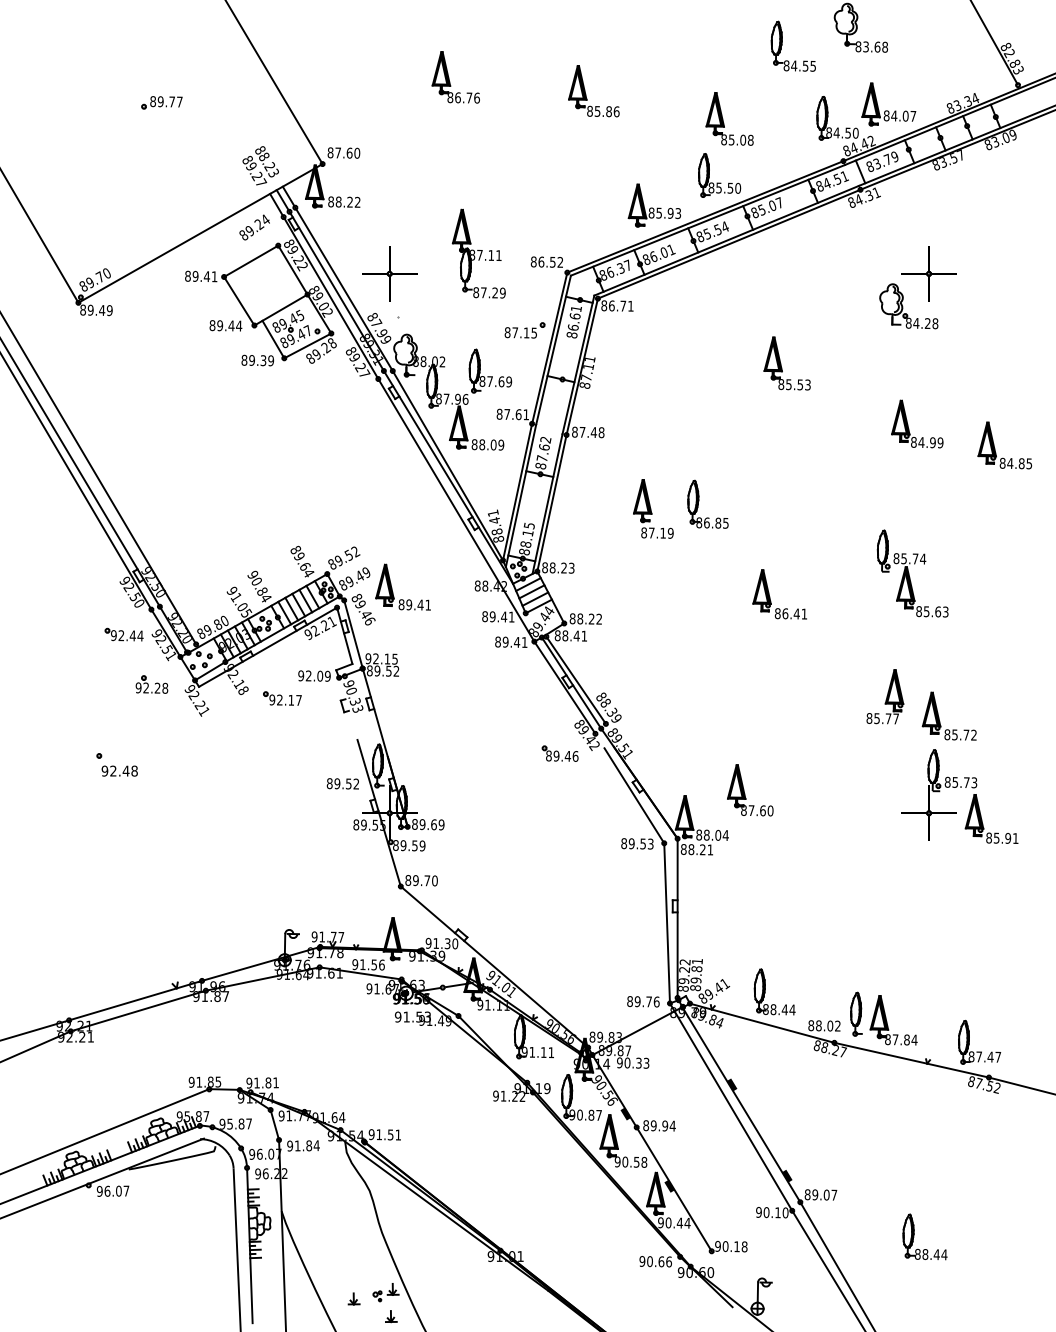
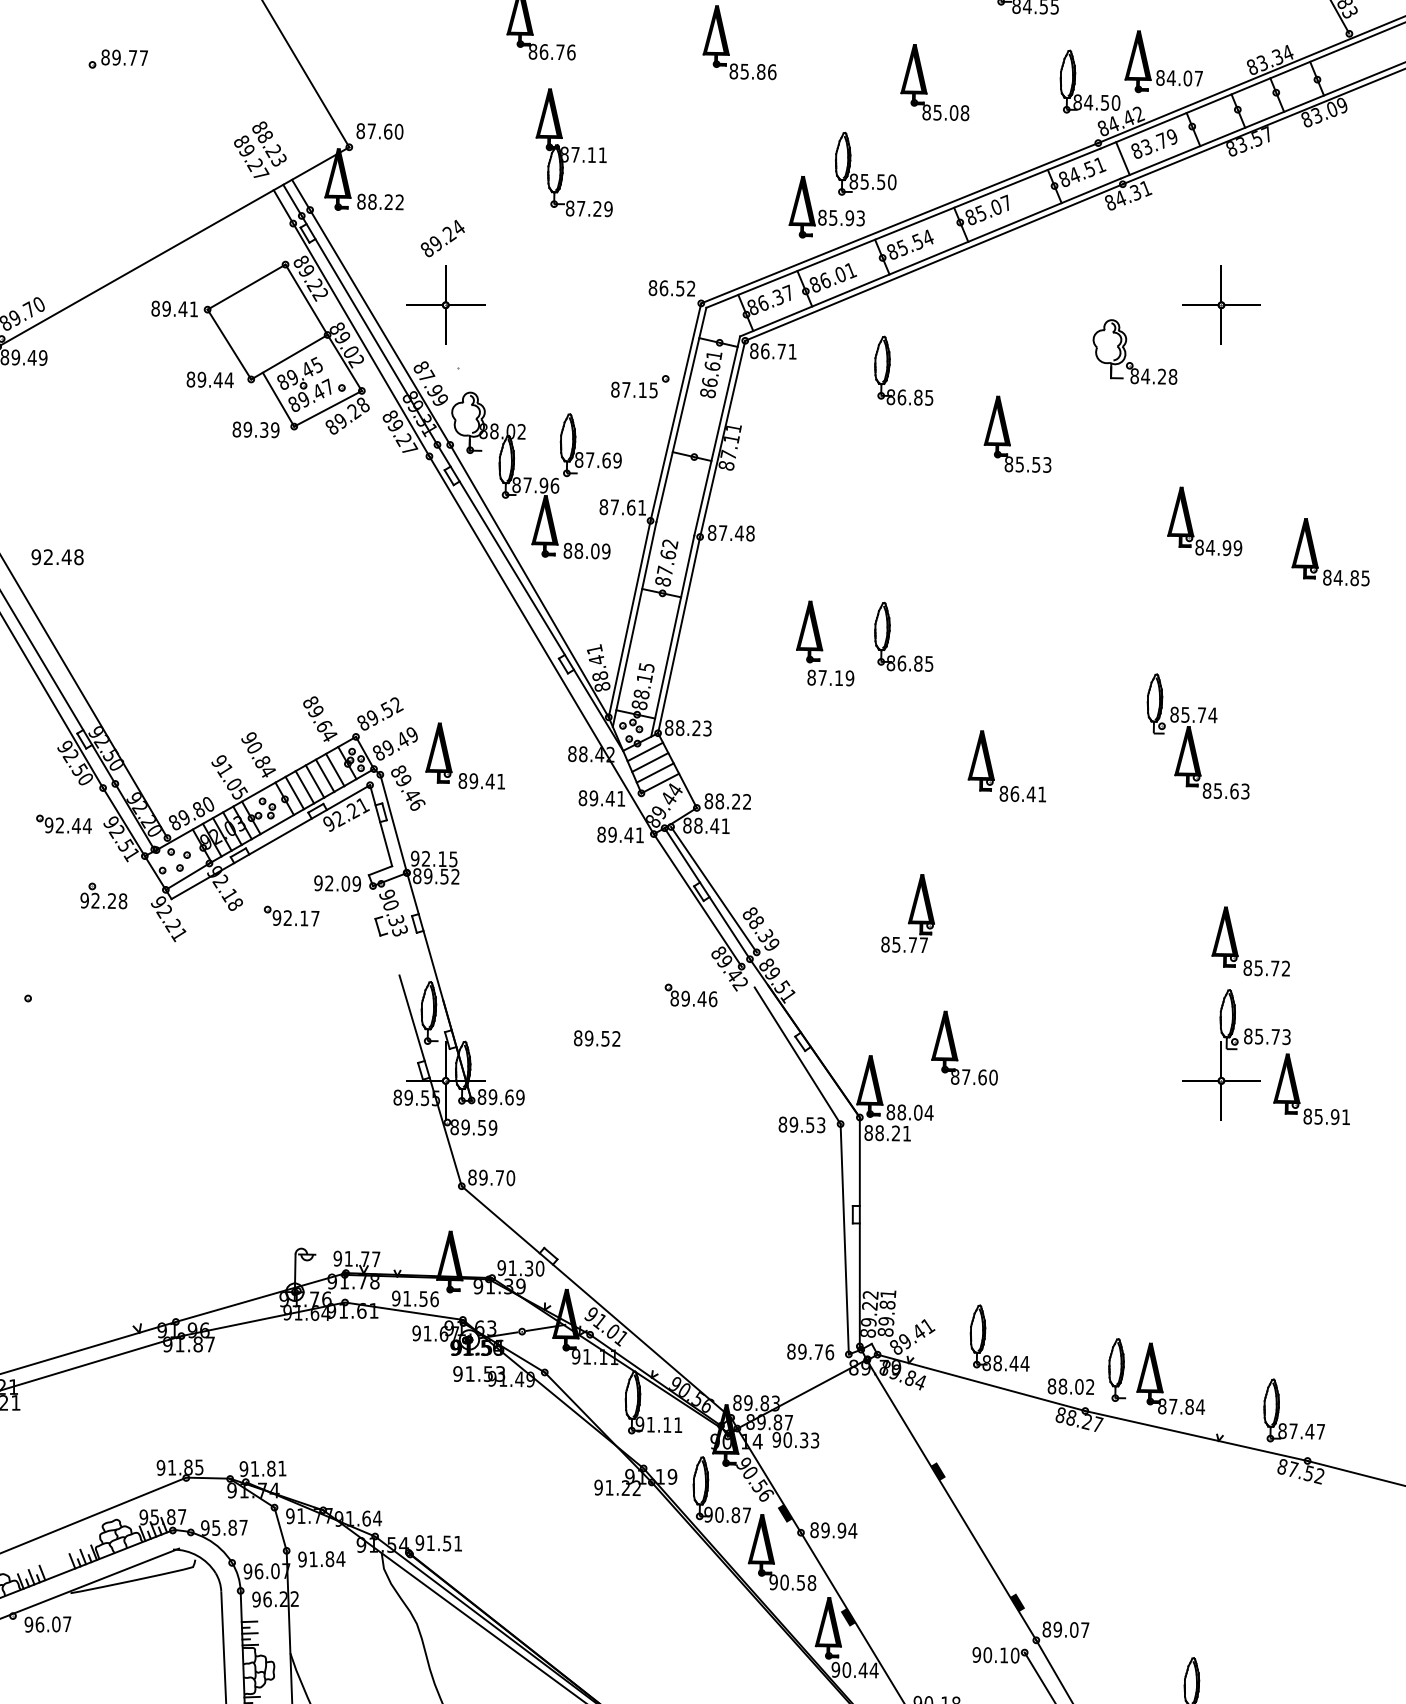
part: (719, 182) -> (865, 173), moved
text: (254, 227) -> (442, 238), moved
part: (478, 253) -> (573, 152), moved
part: (908, 306) -> (1134, 352), moved
part: (699, 316) -> (891, 366), added
part: (885, 696) -> (908, 912), moved
text: (119, 770) -> (57, 556), moved
text: (342, 783) -> (596, 1038), moved
line: (730, 1106) -> (935, 1502), removed

